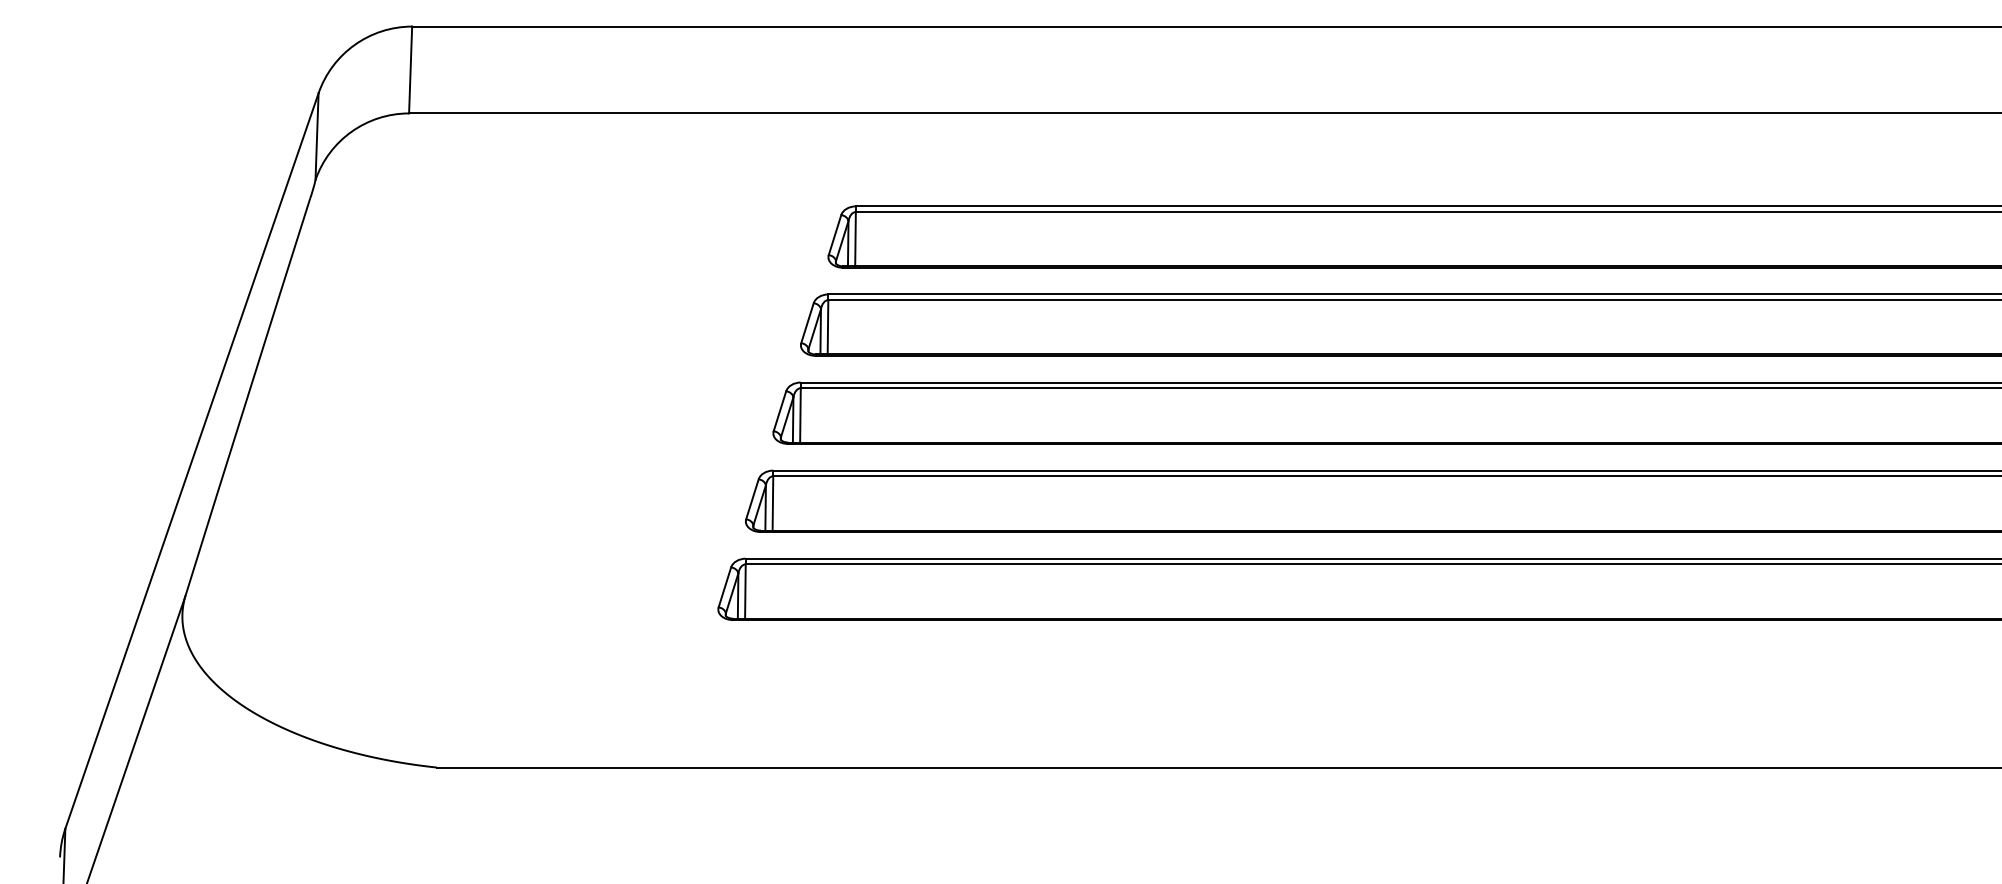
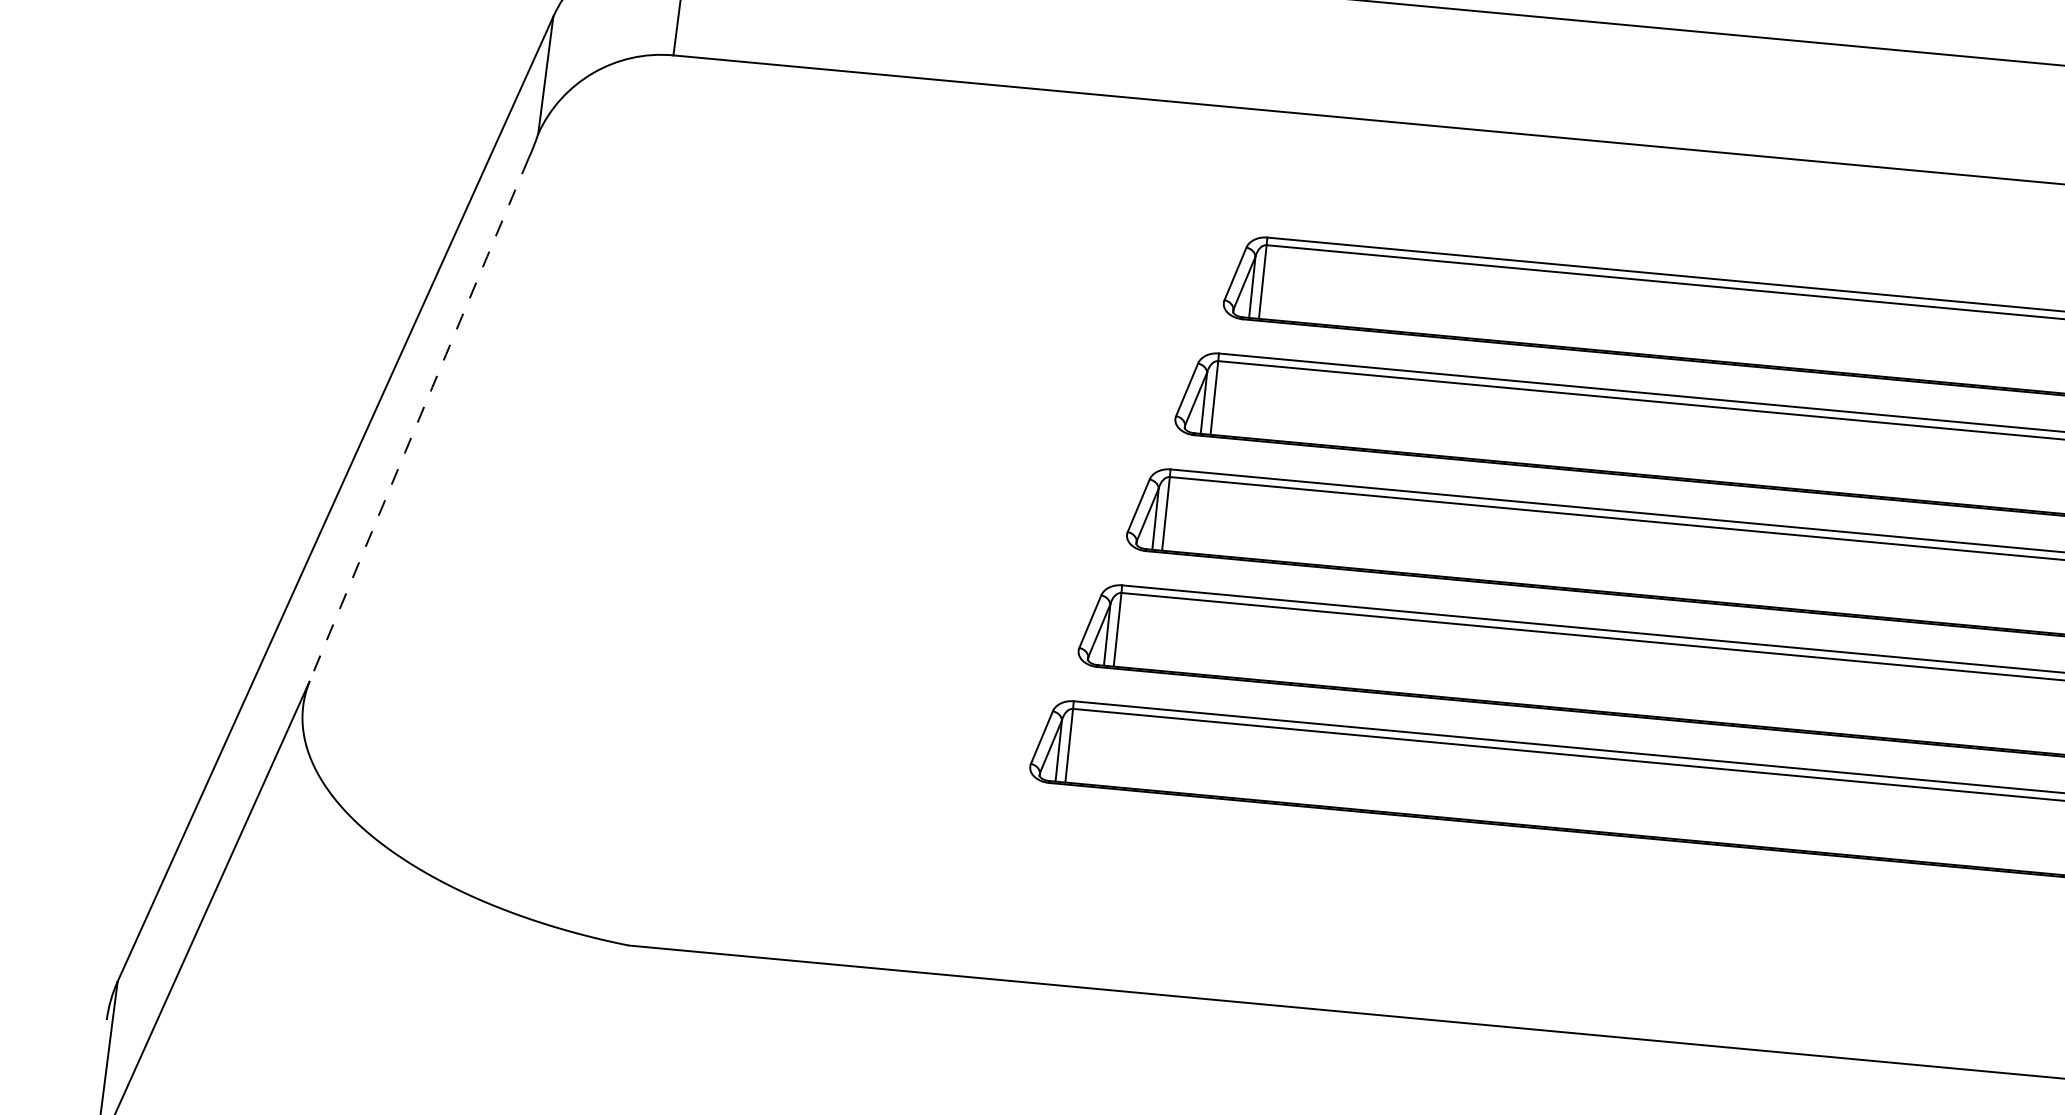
arc: (247, 397) -> (418, 420), solid -> dashed

